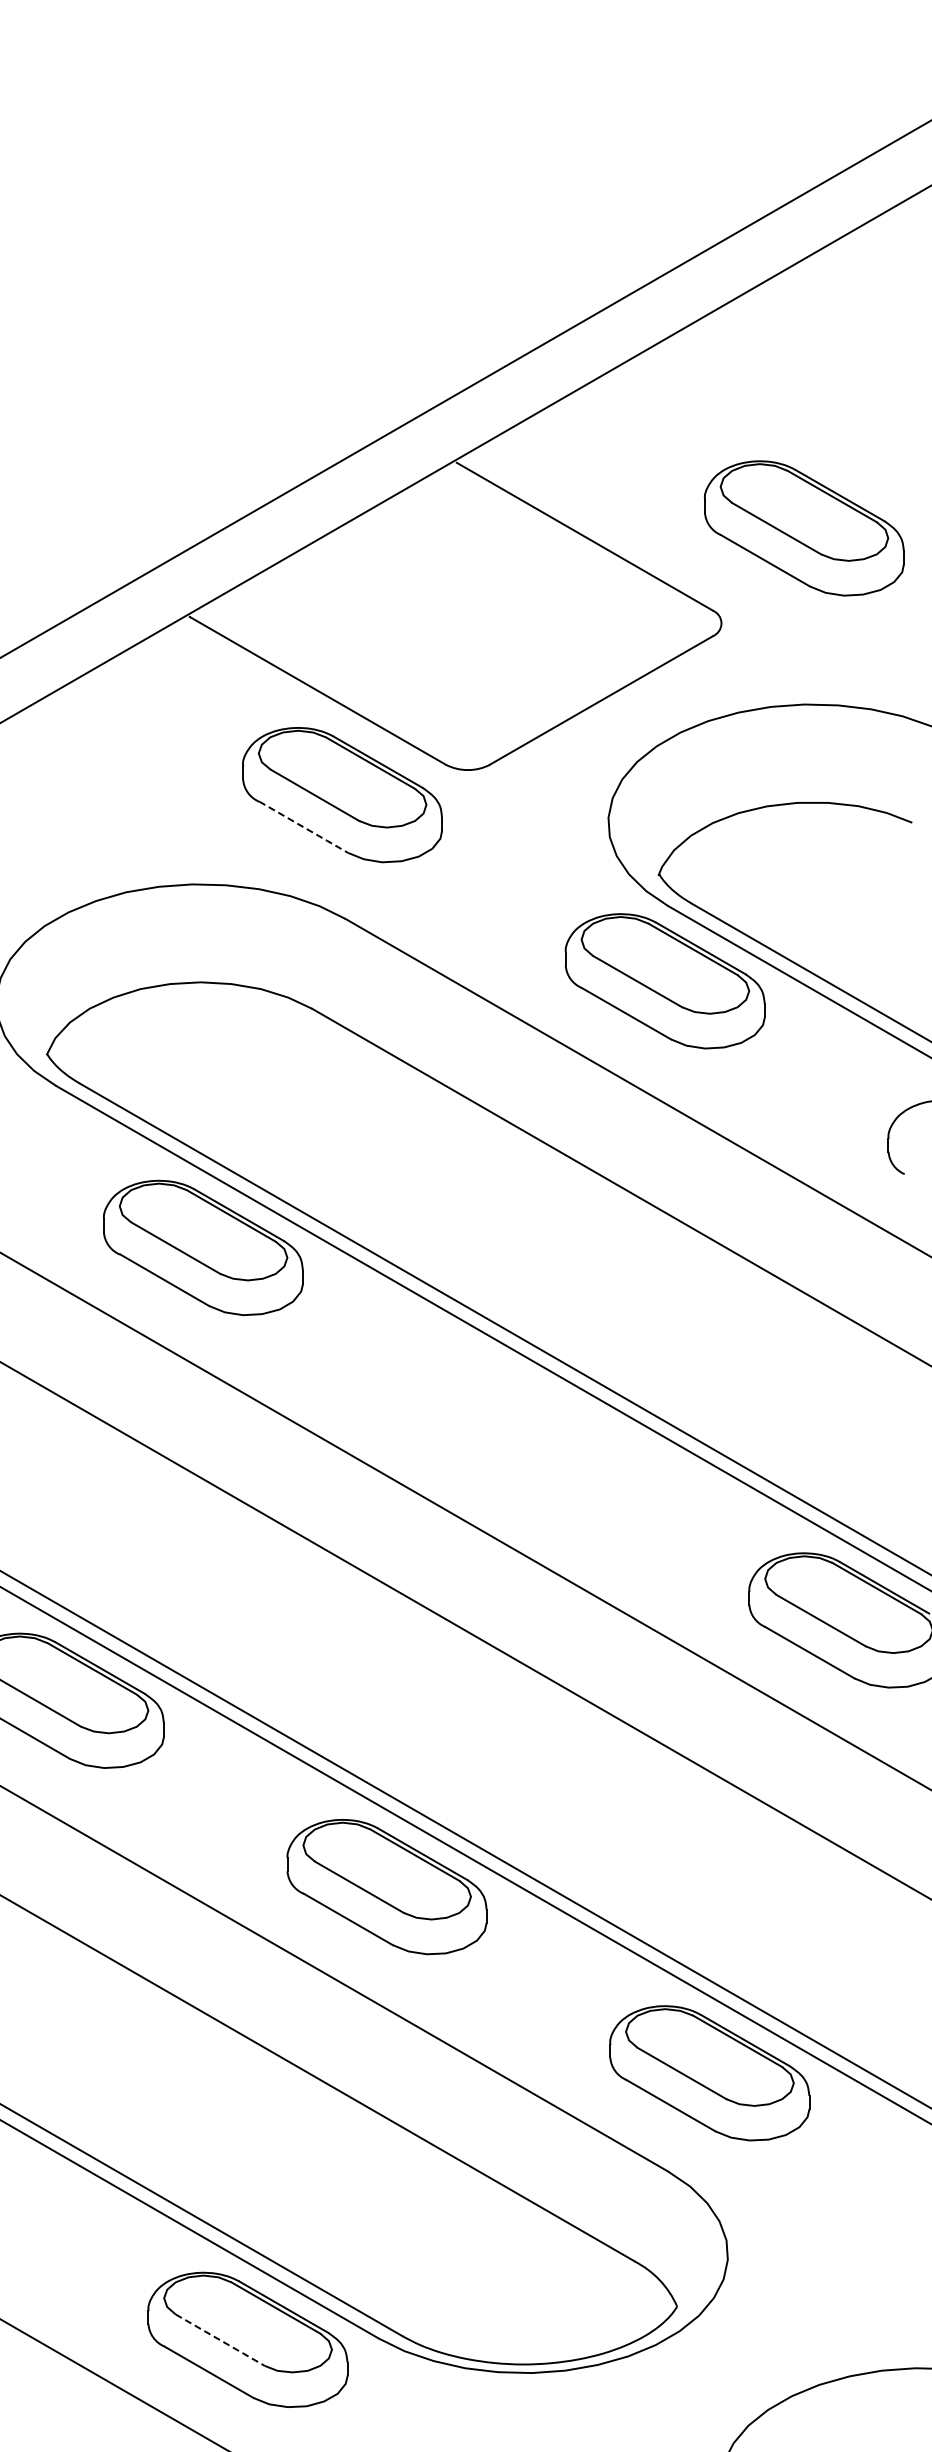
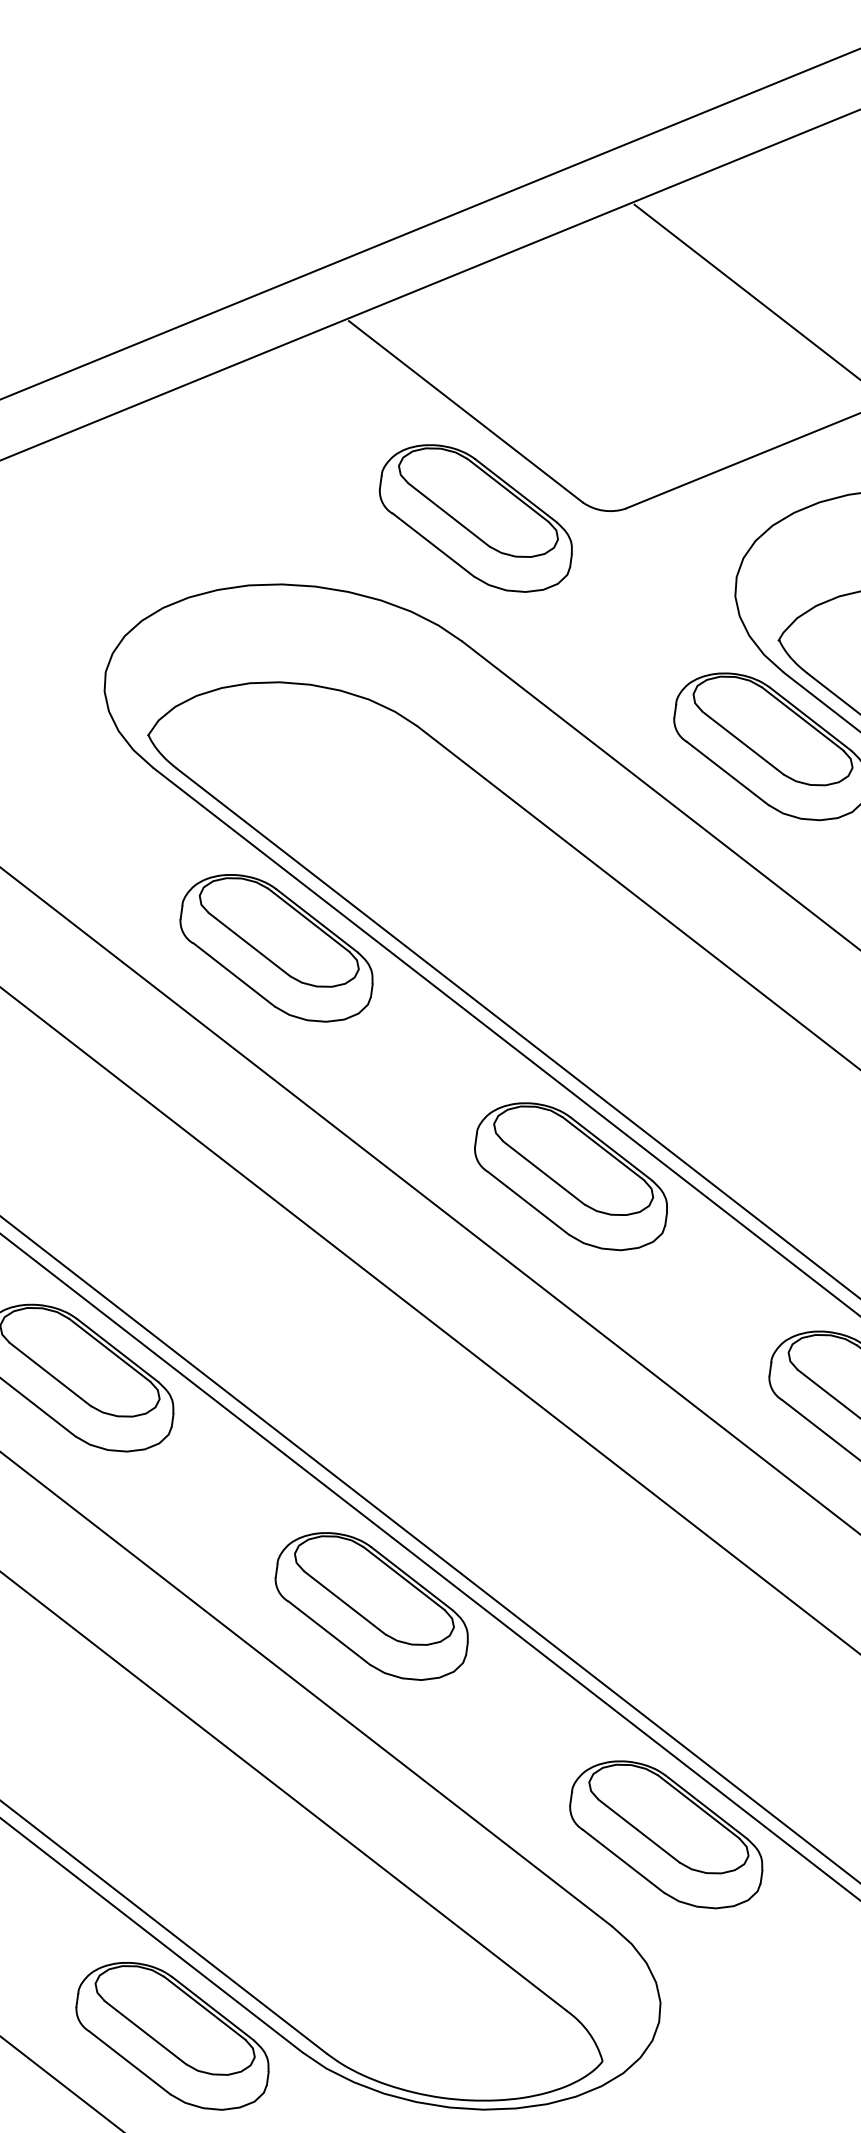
line: (304, 827) -> (434, 545), dashed -> solid
part: (525, 1434) -> (570, 1176), added
line: (220, 2340) -> (145, 2033), dashed -> solid

